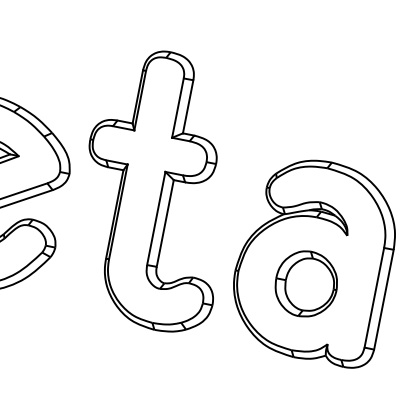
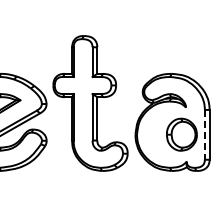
part: (305, 283) -> (181, 134), moved
line: (373, 296) -> (204, 134), solid -> dashed

